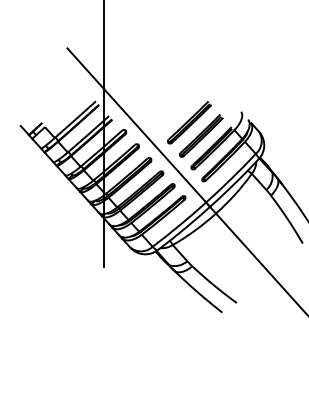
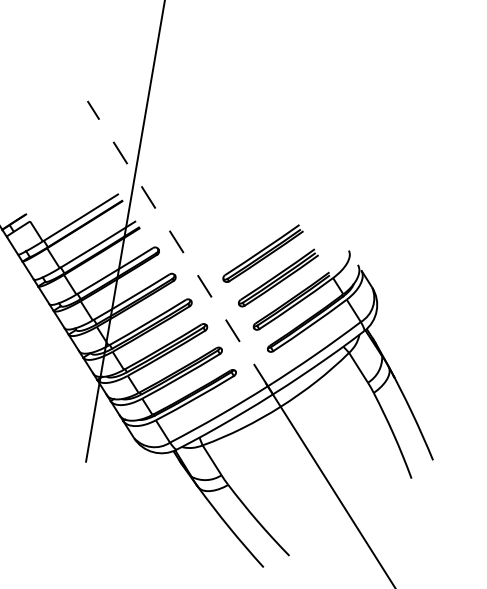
line: (136, 125) -> (177, 243), solid -> dashed

